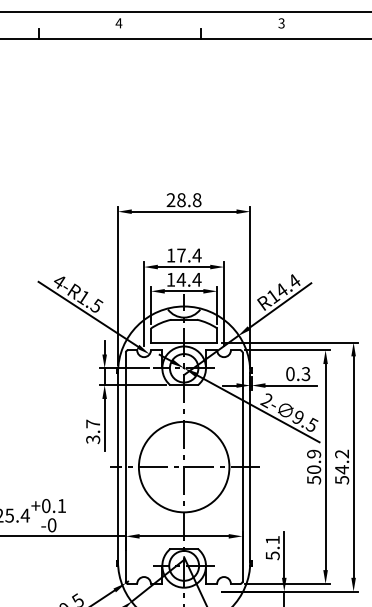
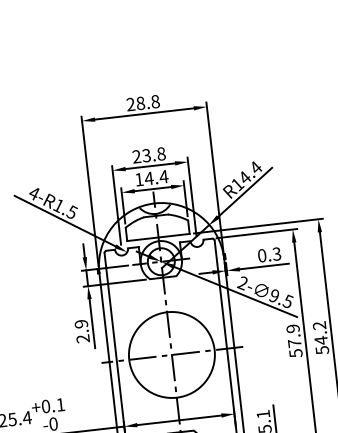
text: (183, 255) -> (148, 155), 17.4 -> 23.8
text: (93, 431) -> (82, 331), 3.7 -> 2.9
text: (314, 469) -> (295, 343), 50.9 -> 57.9

